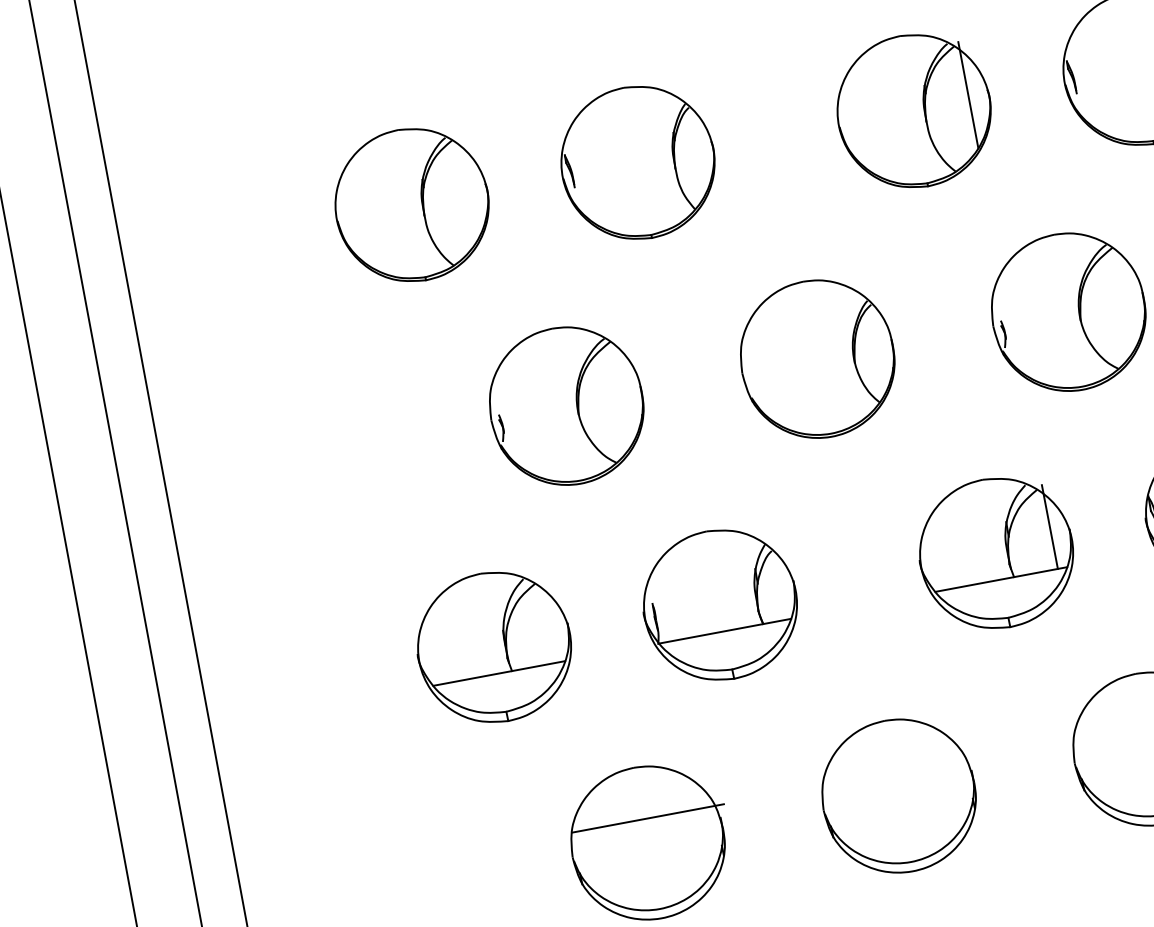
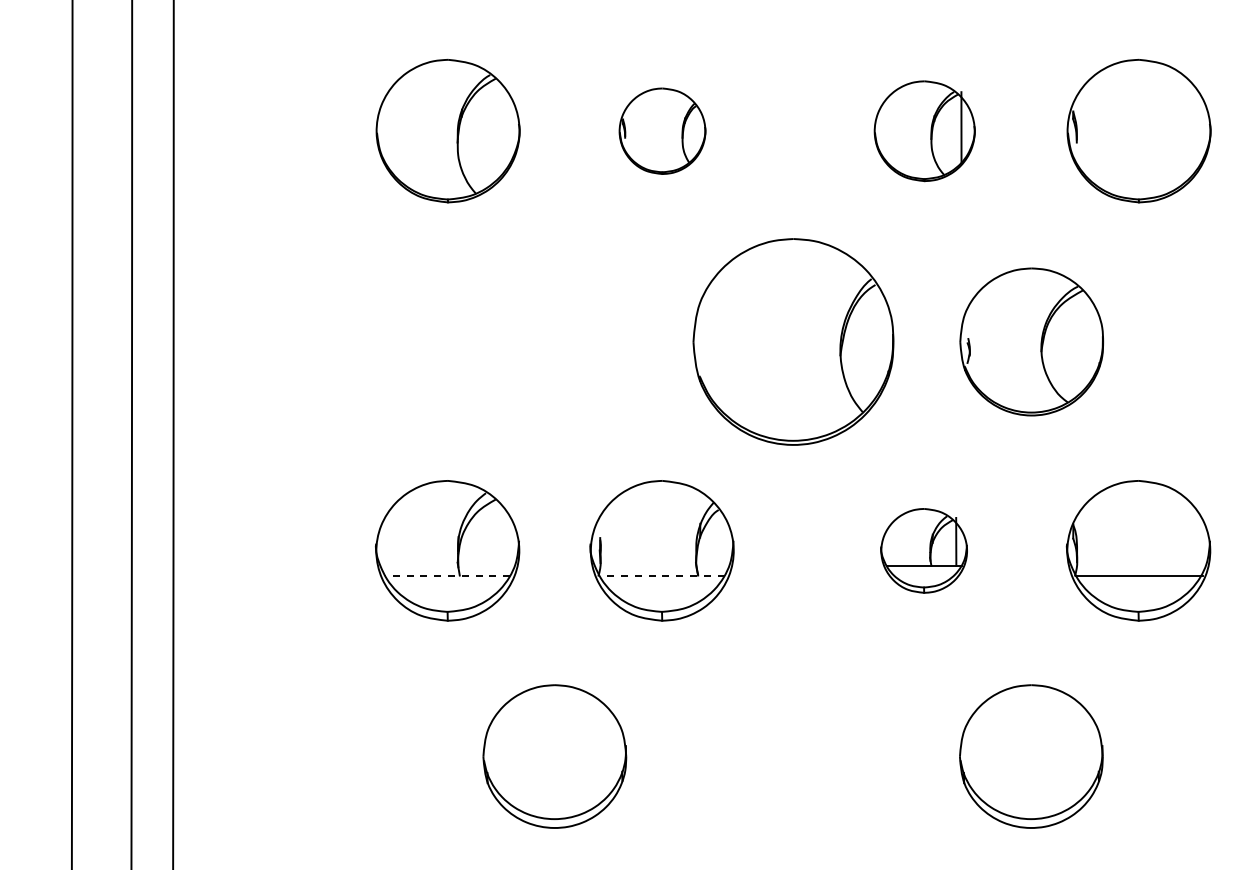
part: (914, 111) -> (924, 131), size x0.7
part: (638, 163) -> (662, 131), size x0.6
part: (817, 358) -> (793, 341), size x1.4
part: (566, 405) -> (555, 341), removed
part: (995, 553) -> (923, 550), size x0.6
line: (725, 631) -> (662, 575), solid -> dashed
line: (499, 673) -> (447, 575), solid -> dashed
part: (898, 796) -> (792, 756), removed
line: (648, 818) -> (559, 734), removed

